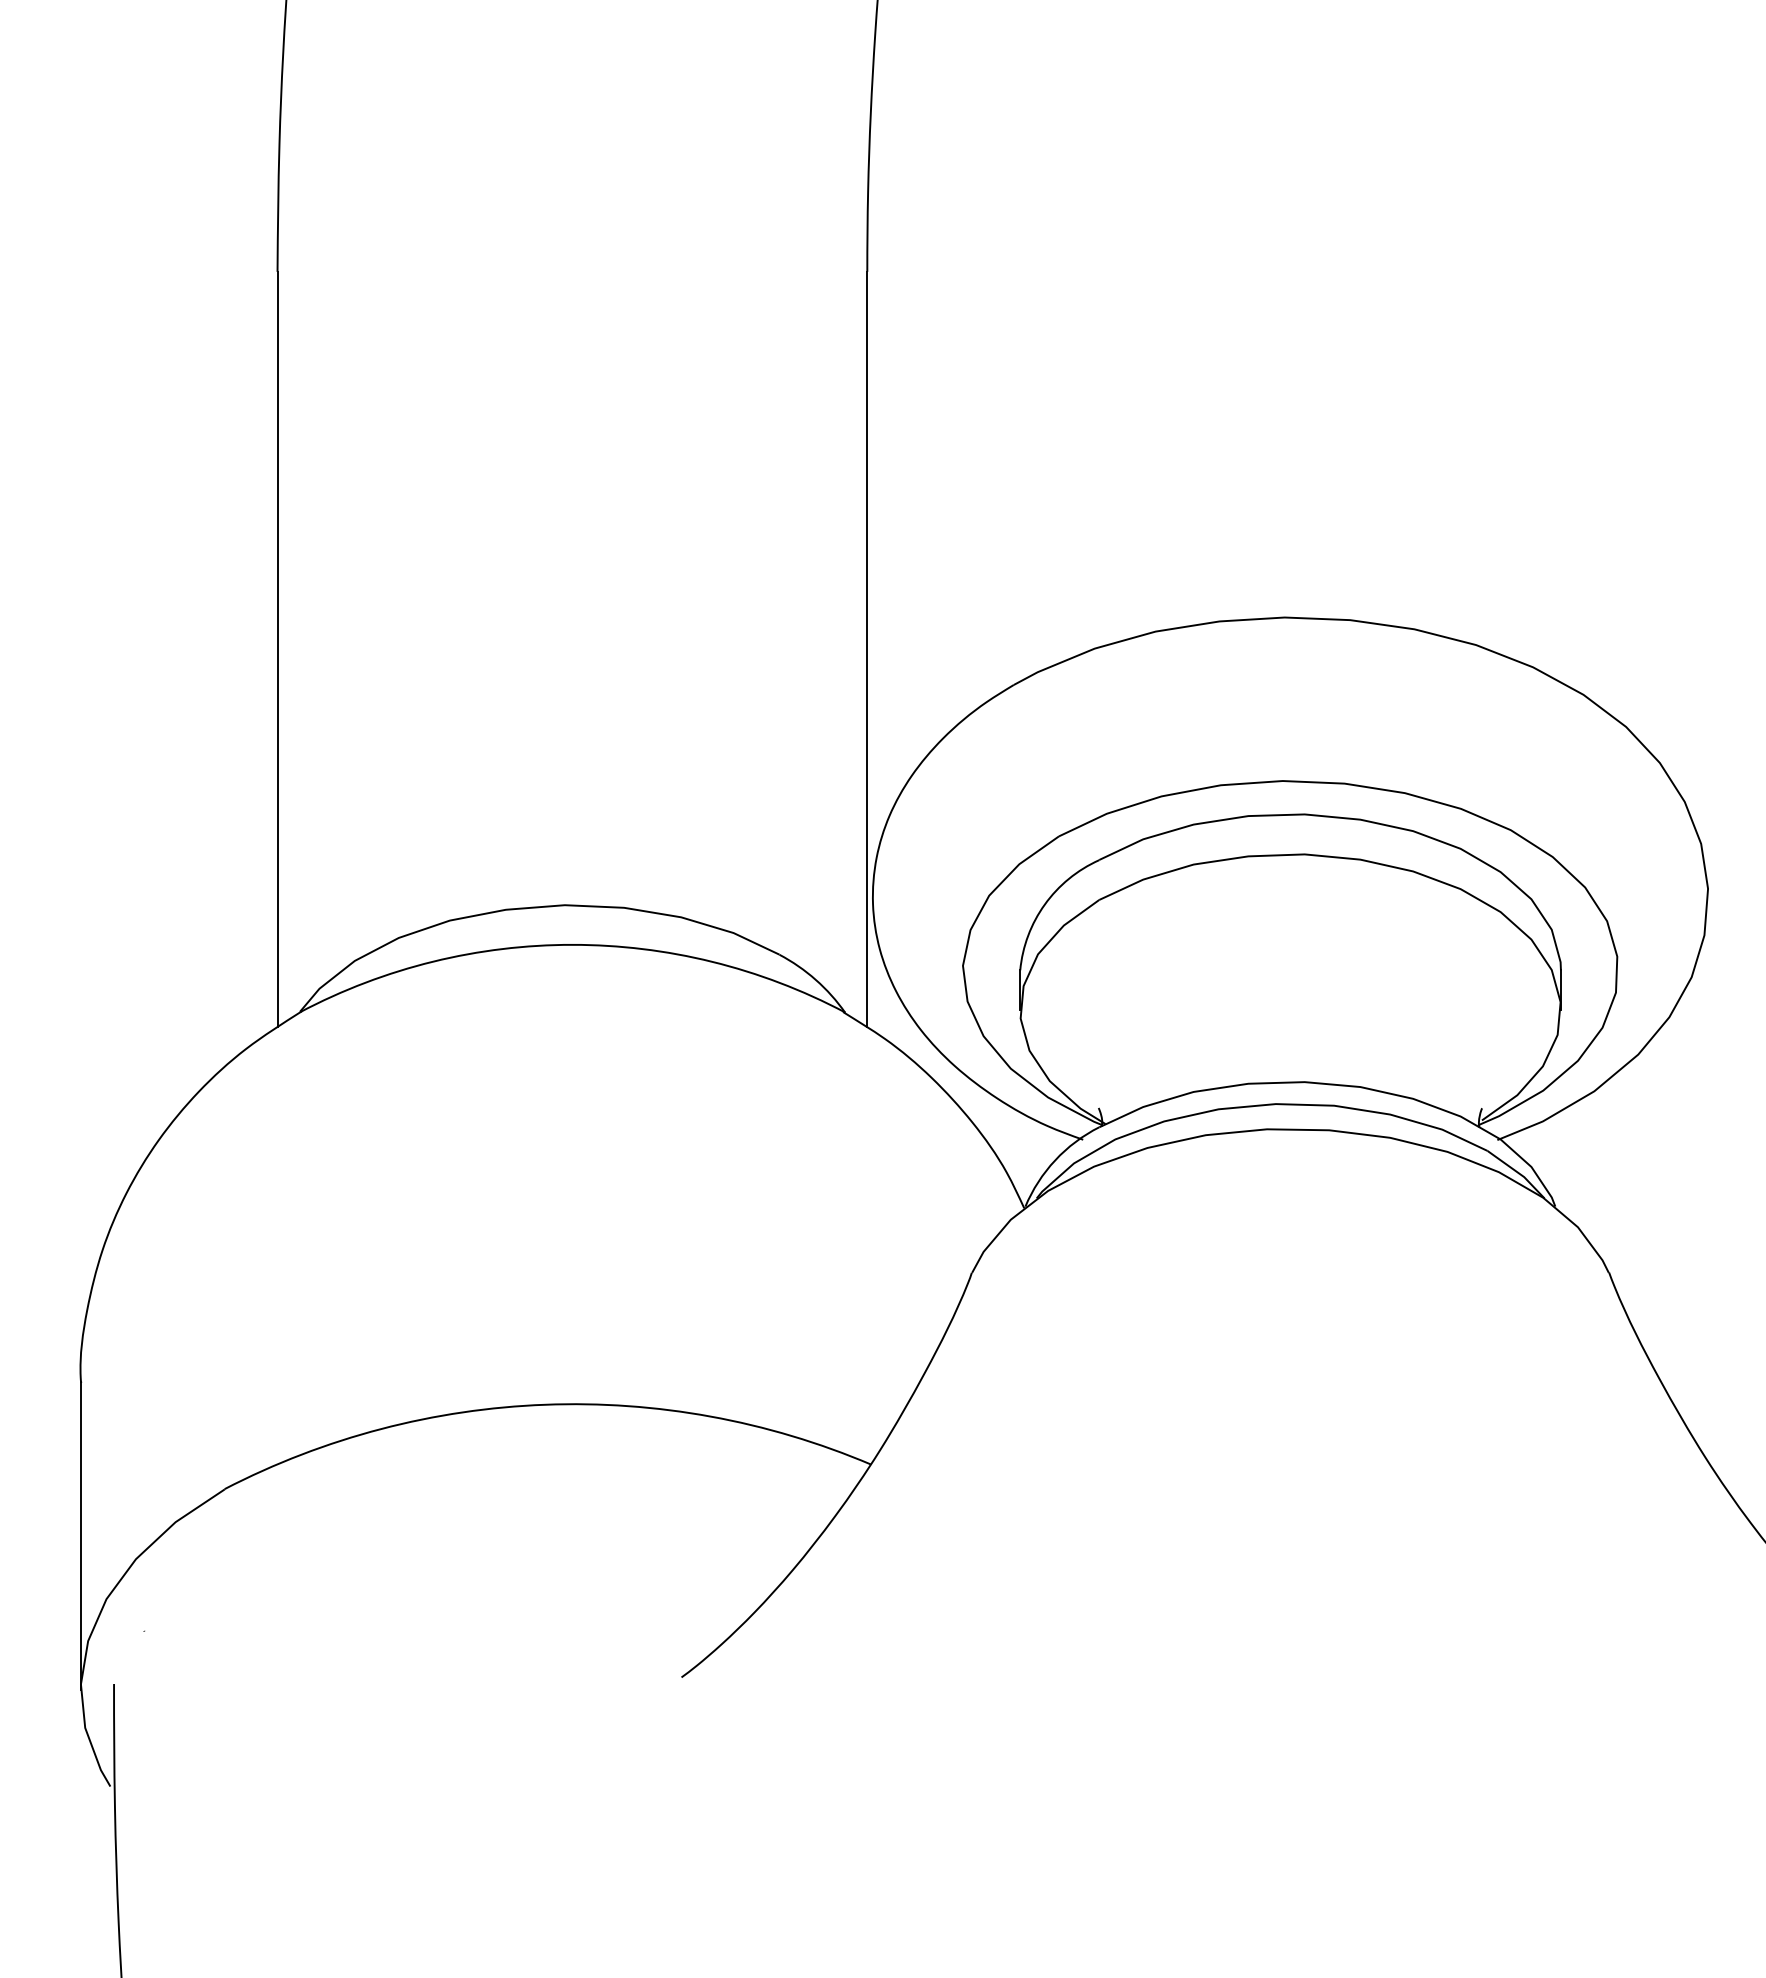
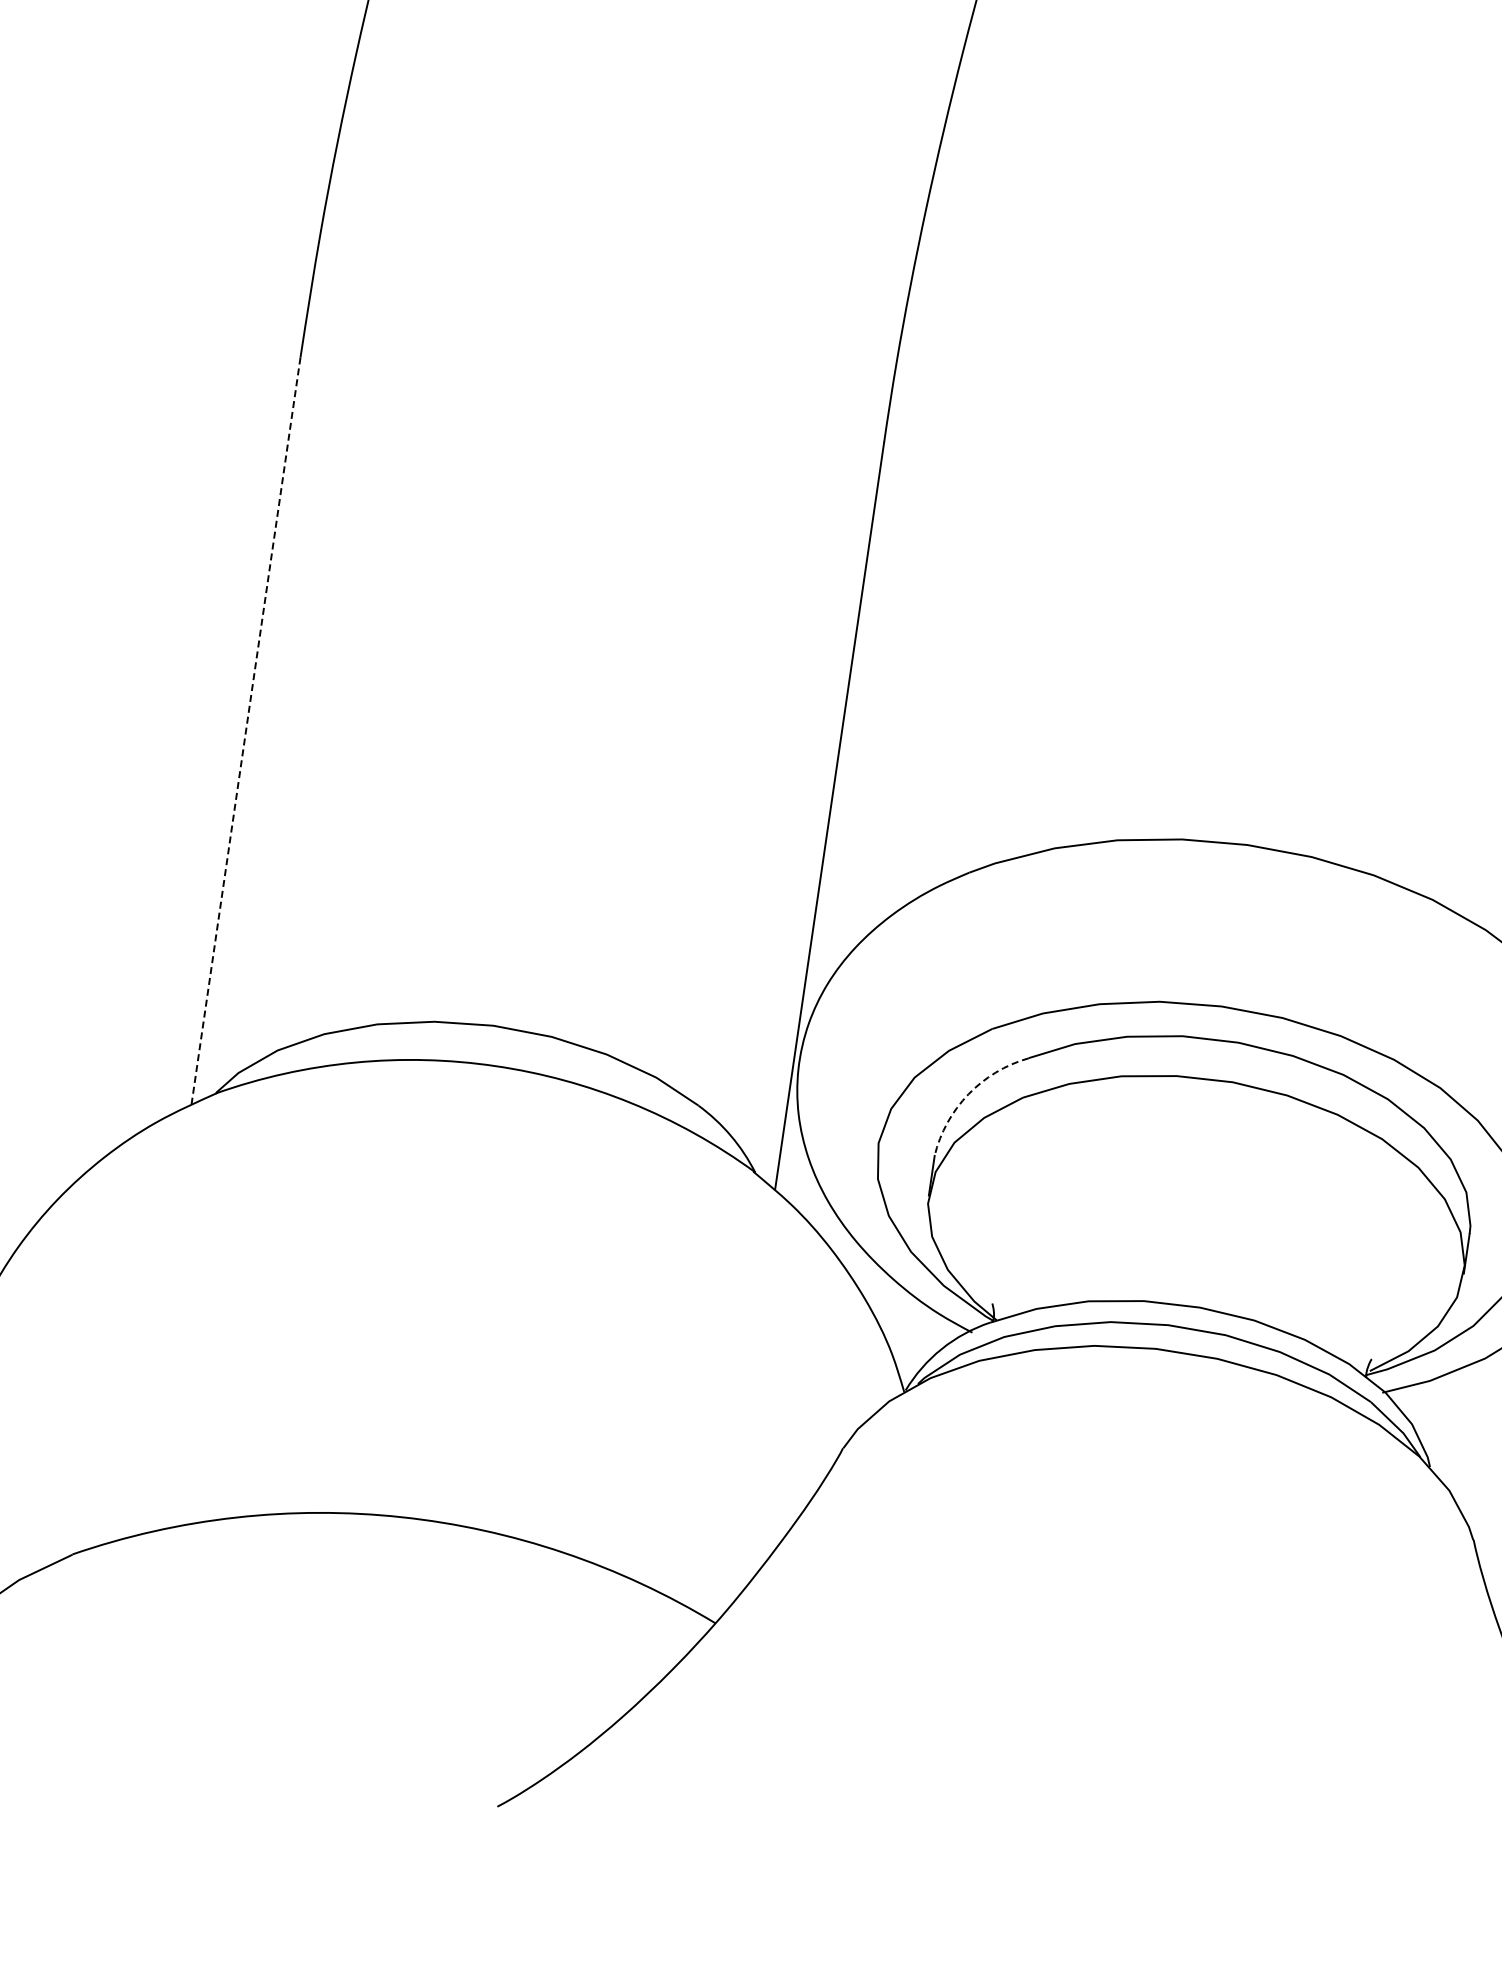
line: (277, 649) -> (245, 731), solid -> dashed
arc: (1044, 904) -> (968, 1094), solid -> dashed

